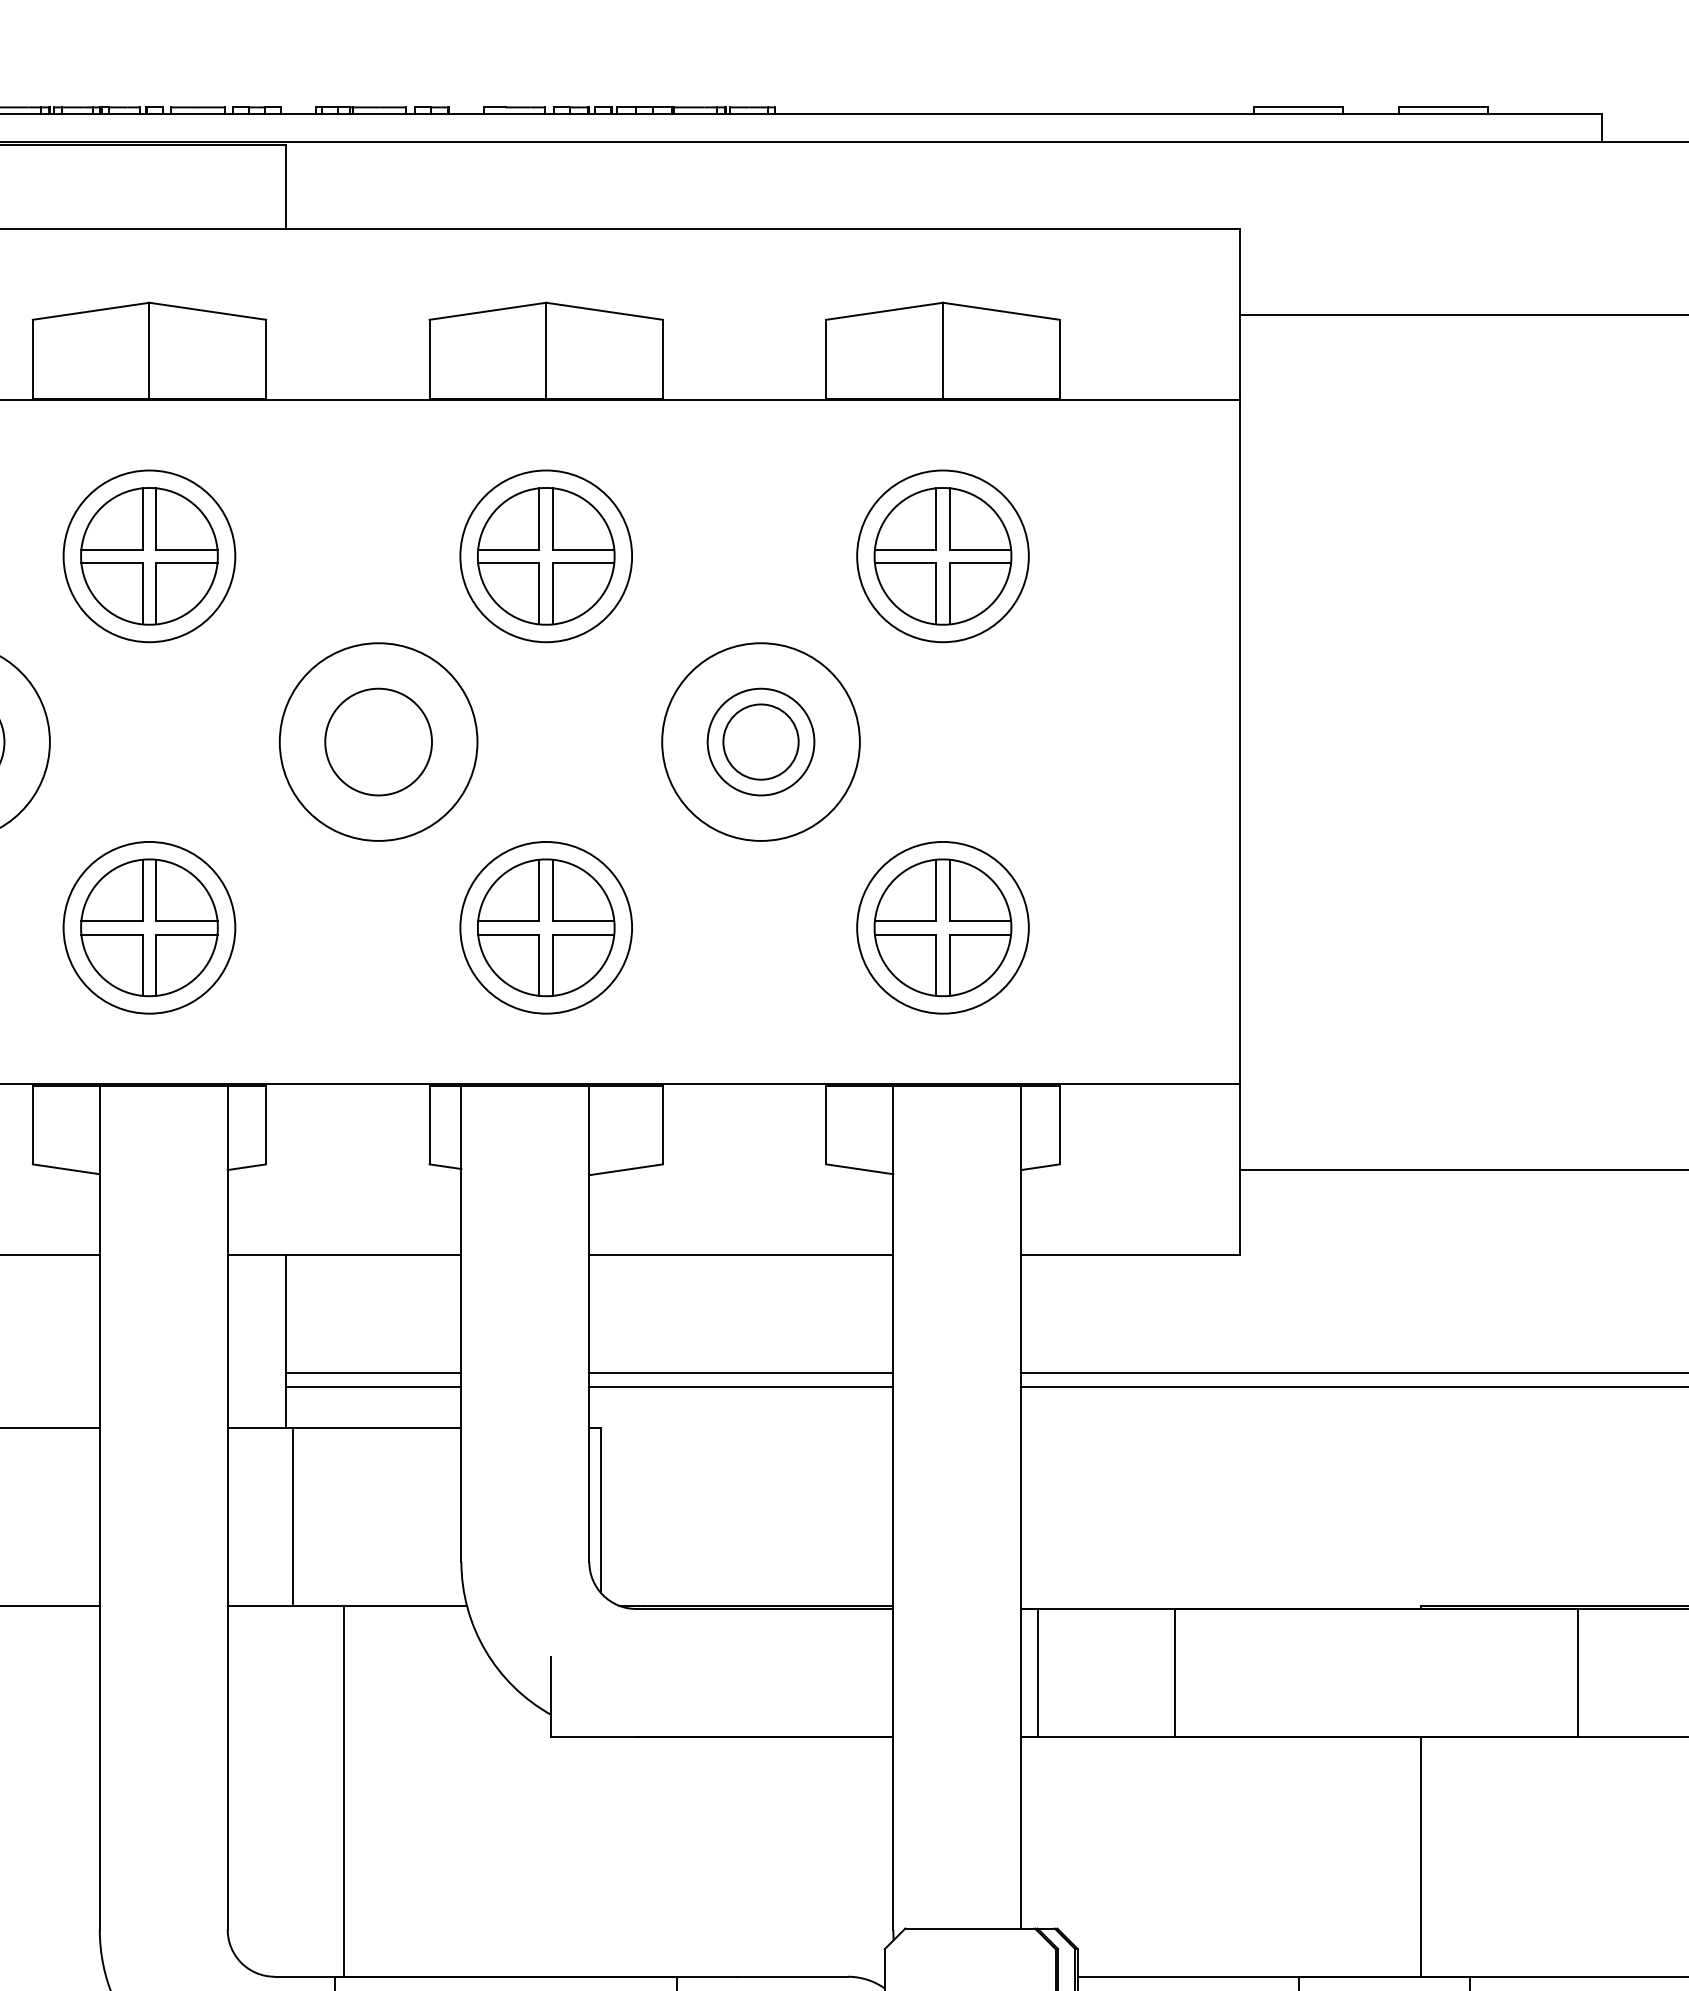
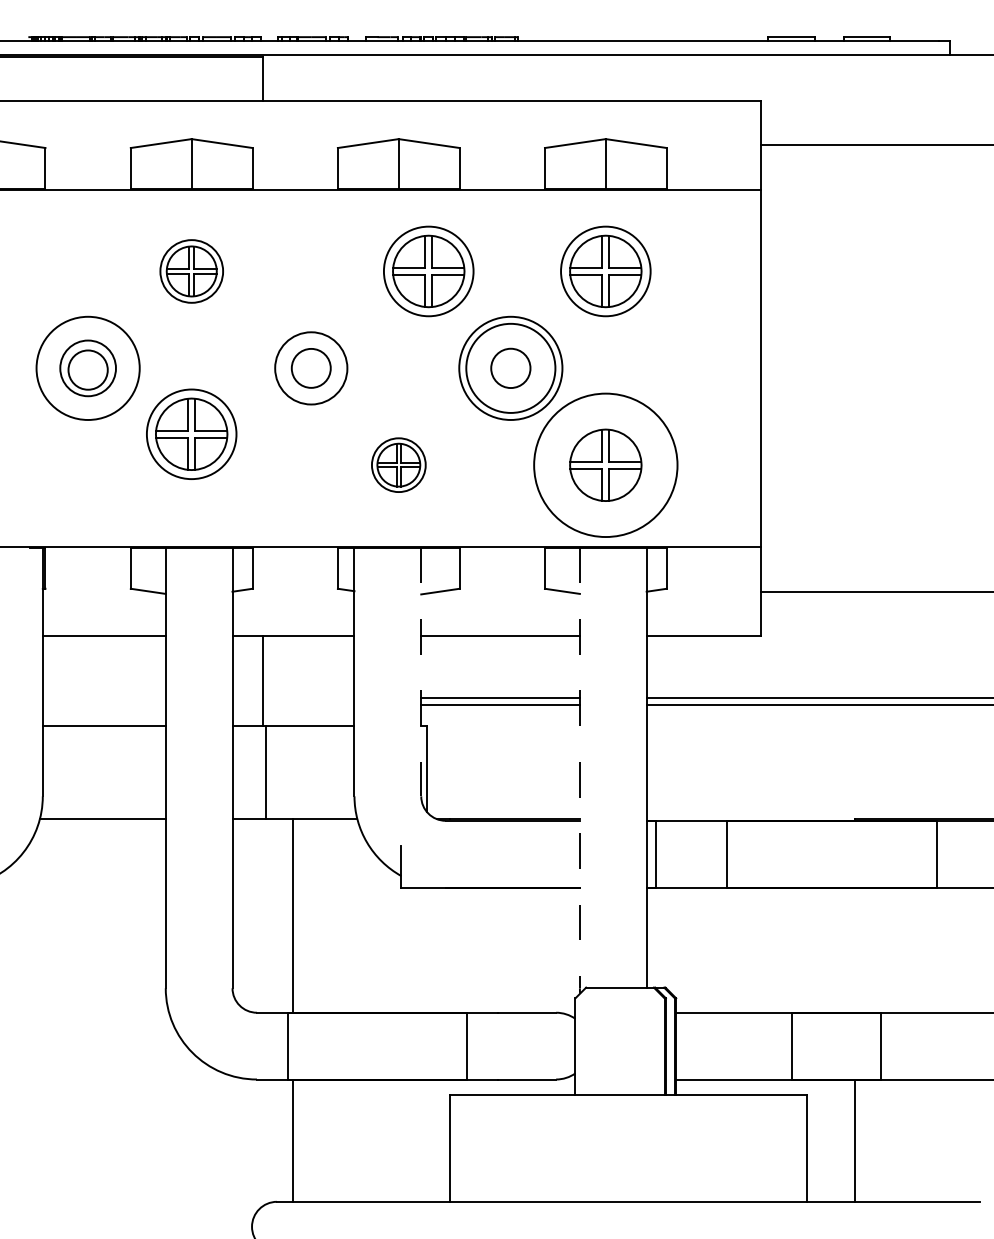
part: (149, 556) -> (191, 271), size x0.7
part: (545, 556) -> (428, 271), moved
circle: (377, 740) -> (310, 367), size x0.7
circle: (379, 742) -> (311, 368), size x0.7
circle: (760, 742) -> (510, 368), size x1.6
part: (149, 926) -> (191, 433), moved
part: (545, 926) -> (398, 464), size x0.6
circle: (942, 928) -> (605, 465), size x1.6
line: (589, 1324) -> (421, 672), solid -> dashed
line: (373, 1372) -> (308, 697), removed
line: (373, 1386) -> (308, 704), removed
line: (892, 1508) -> (579, 768), solid -> dashed
line: (1421, 1855) -> (855, 949), removed

